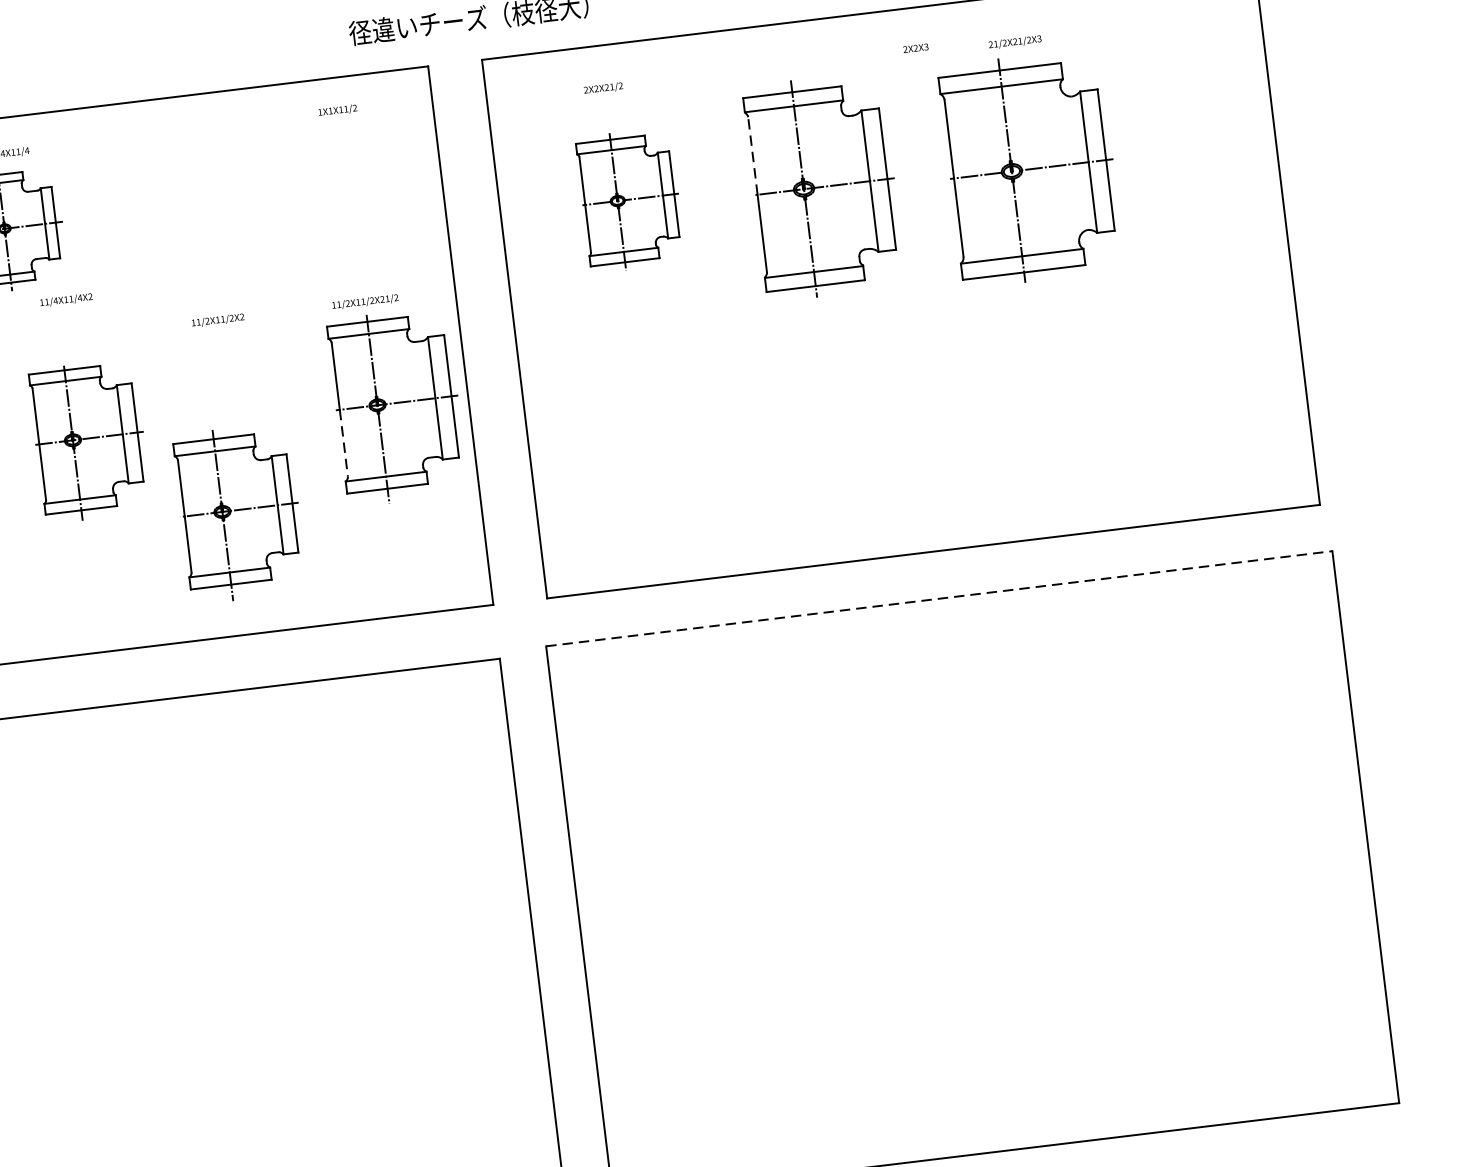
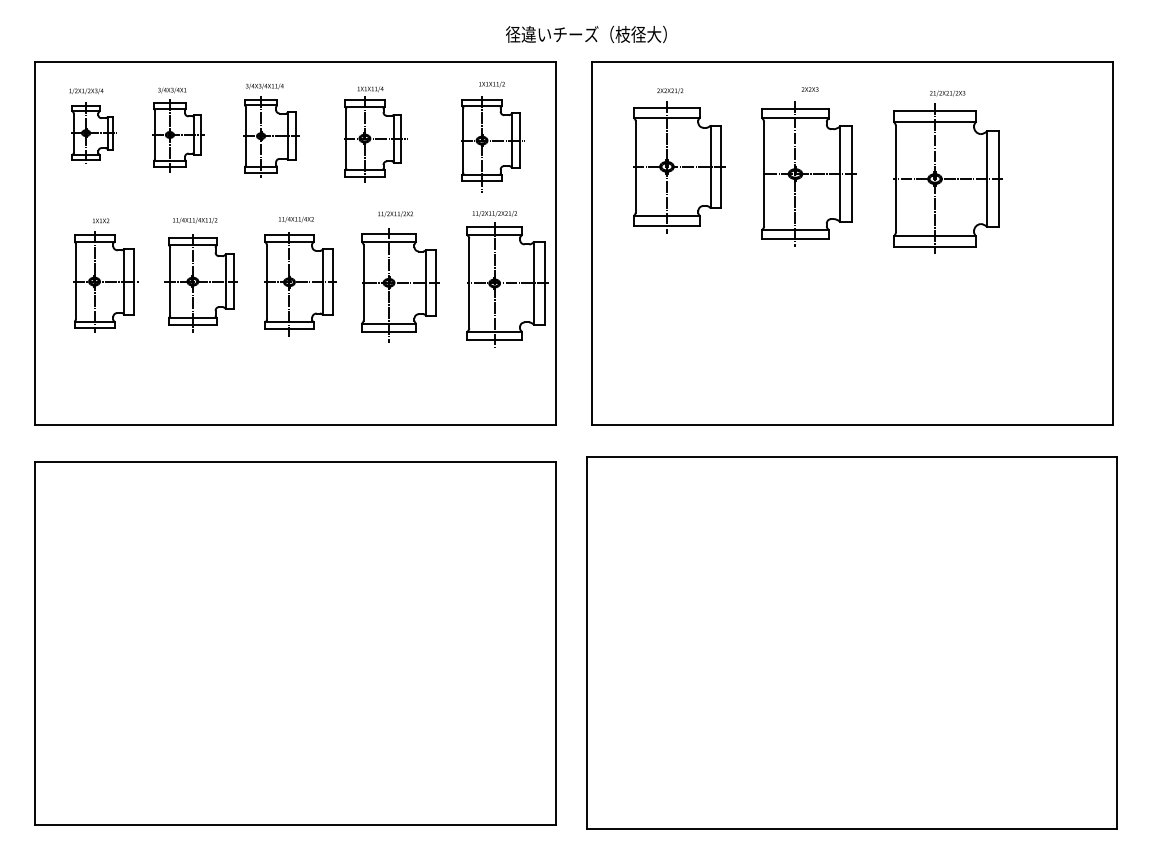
text: (914, 48) -> (809, 89), moved
line: (753, 155) -> (764, 147), dashed -> solid
part: (349, 199) -> (492, 144), added
part: (630, 200) -> (679, 167), size x1.43
part: (174, 205) -> (375, 134), added
text: (66, 300) -> (296, 219), moved
line: (344, 443) -> (469, 306), dashed -> solid
part: (239, 513) -> (400, 285), moved
line: (939, 599) -> (852, 457), dashed -> solid

